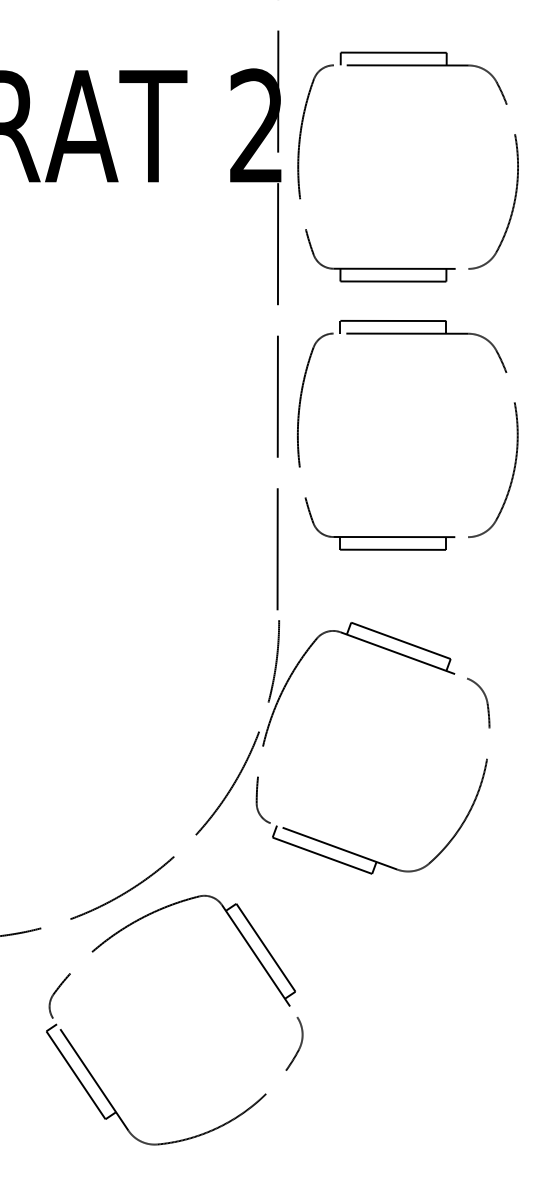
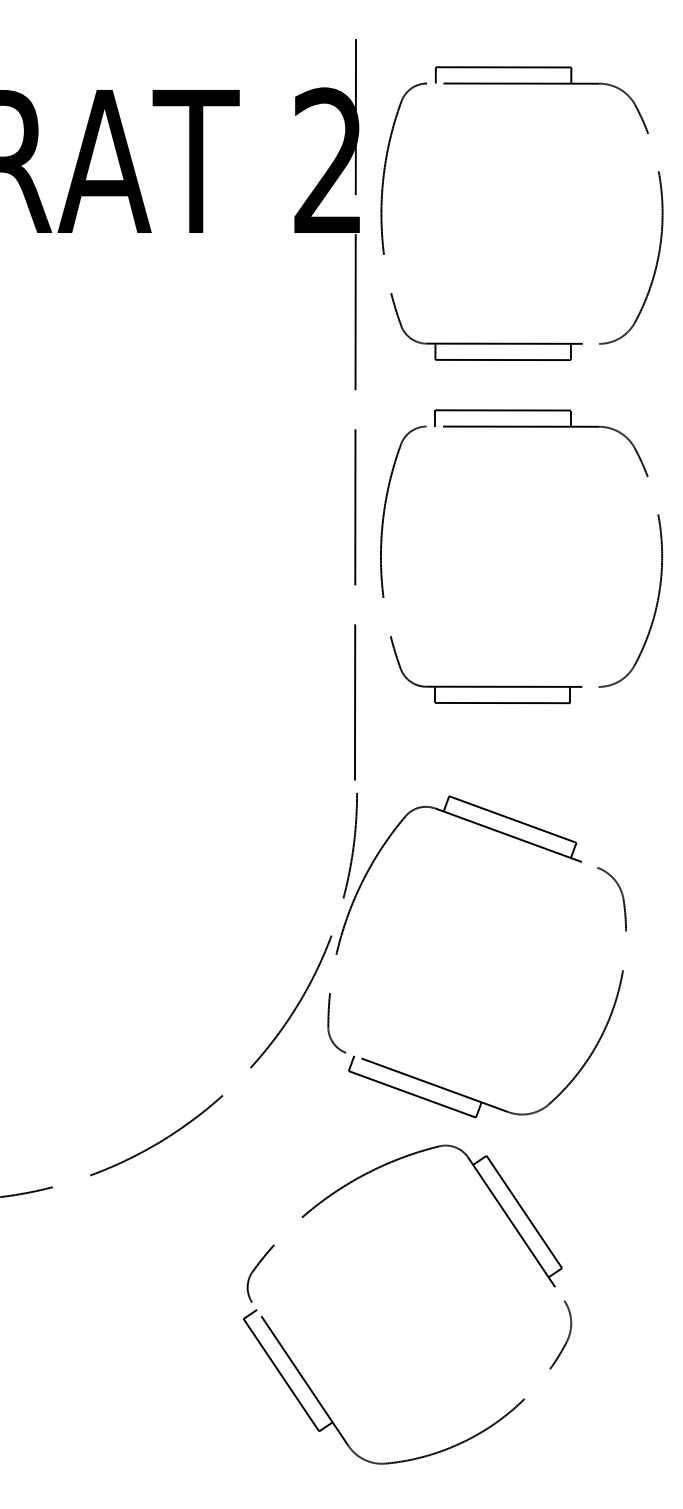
part: (91, 1073) -> (301, 1372), moved

